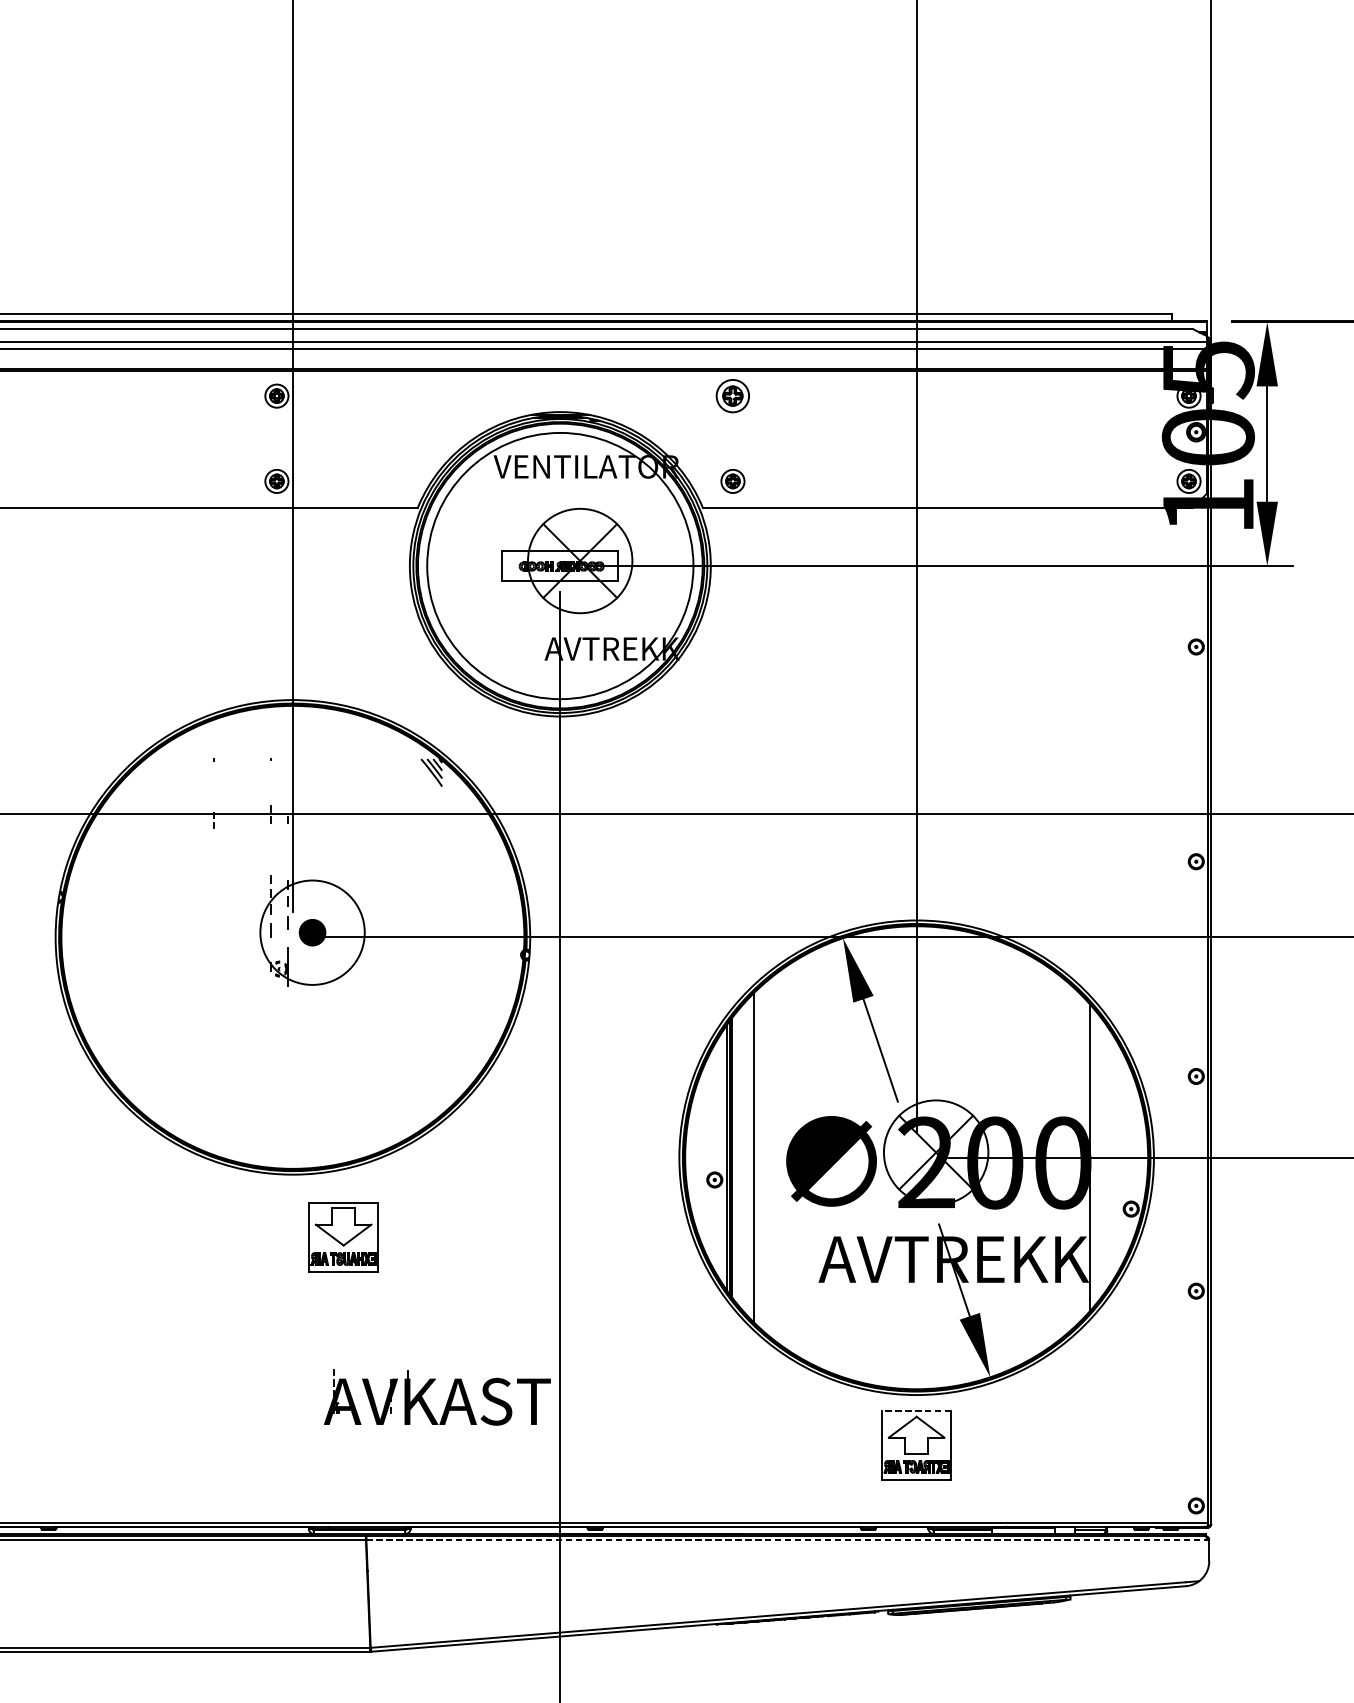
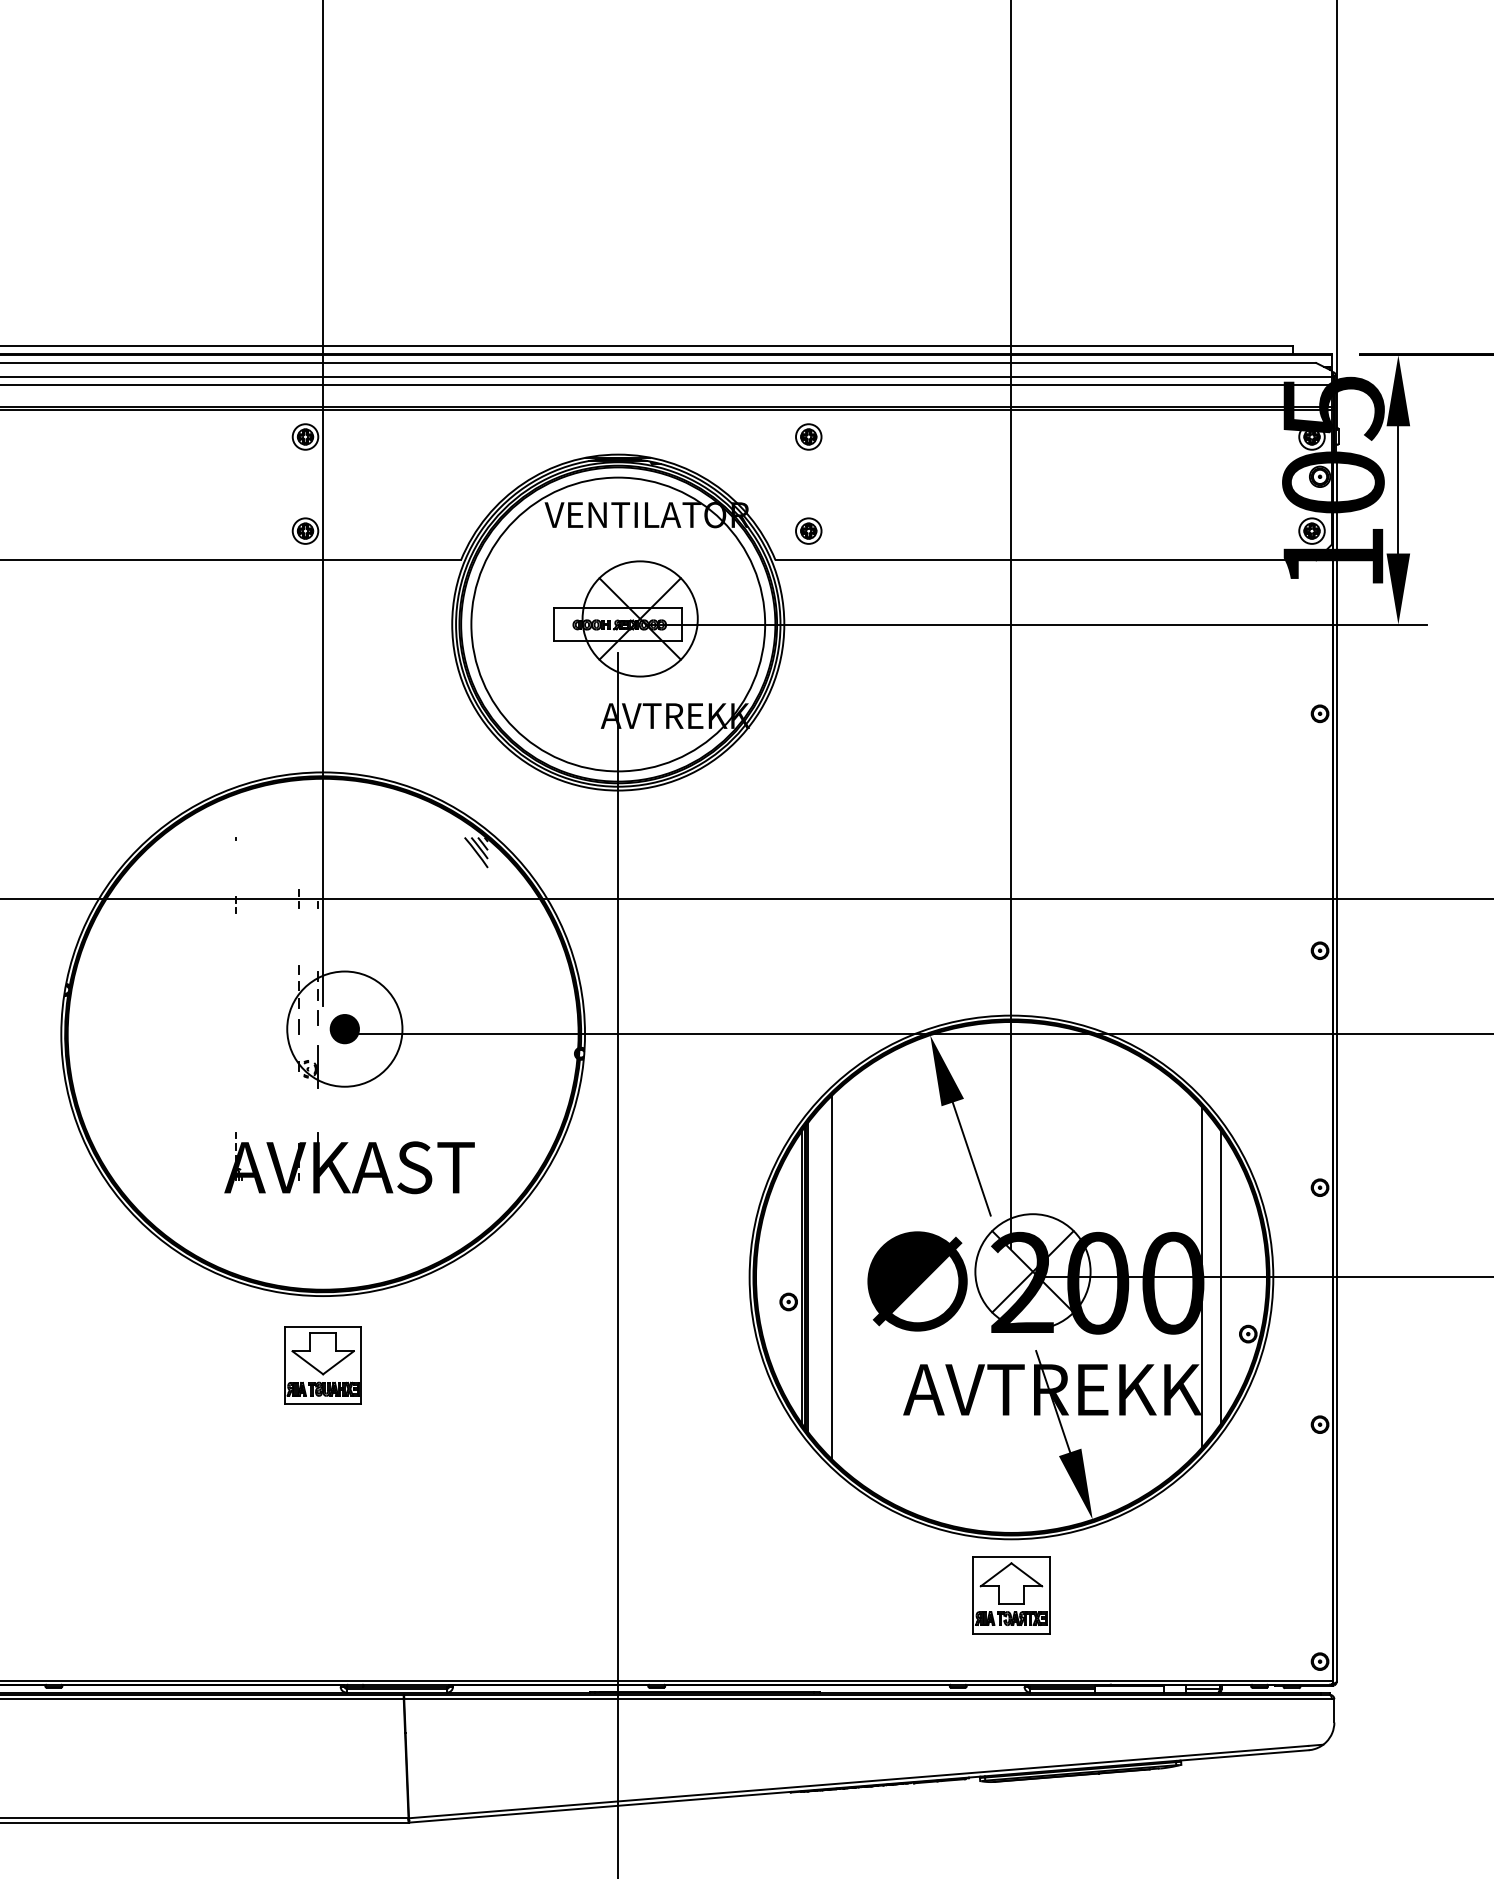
part: (732, 395) -> (808, 436), size x0.71
line: (1106, 1157) -> (1220, 1277), added
part: (343, 1237) -> (322, 1365), moved
part: (447, 1400) -> (360, 1166), moved
line: (915, 1410) -> (1010, 1556), dashed -> solid
line: (787, 1540) -> (868, 1699), dashed -> solid

